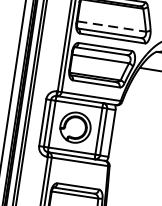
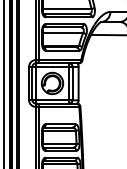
line: (112, 27) -> (67, 9), dashed -> solid

